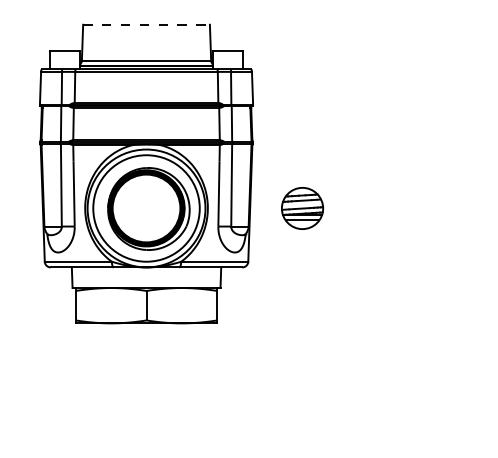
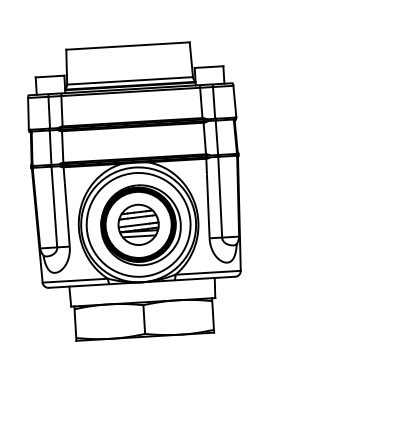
line: (147, 24) -> (128, 45), dashed -> solid
part: (302, 208) -> (138, 224), moved

